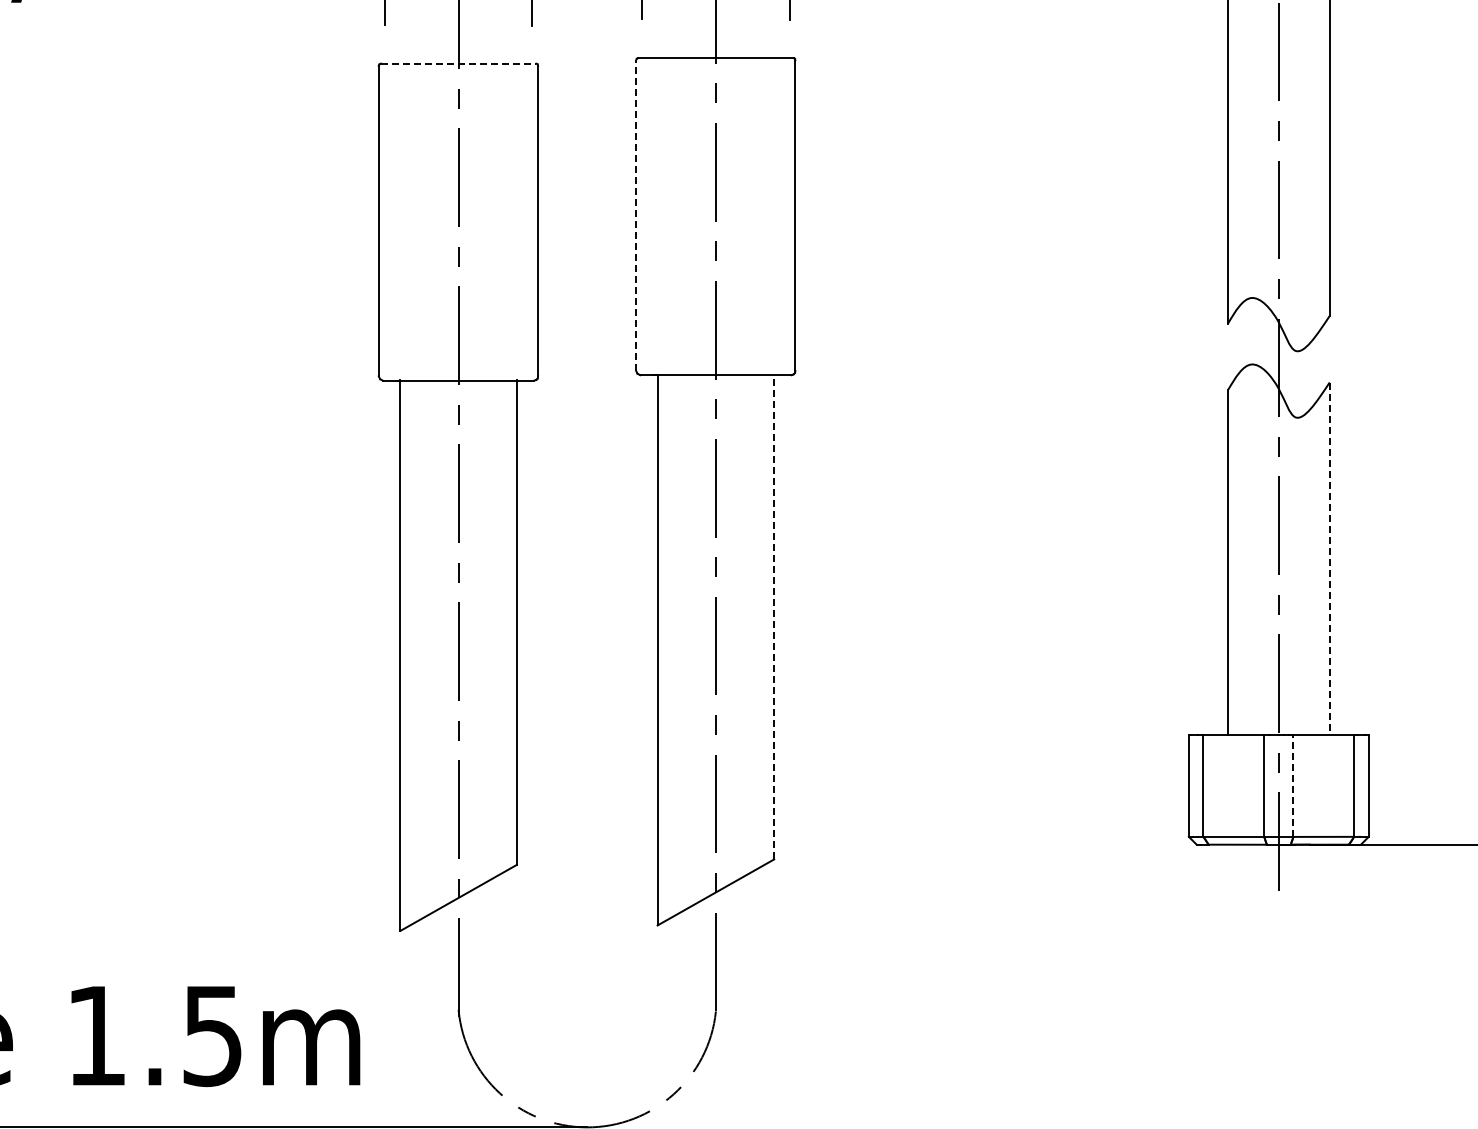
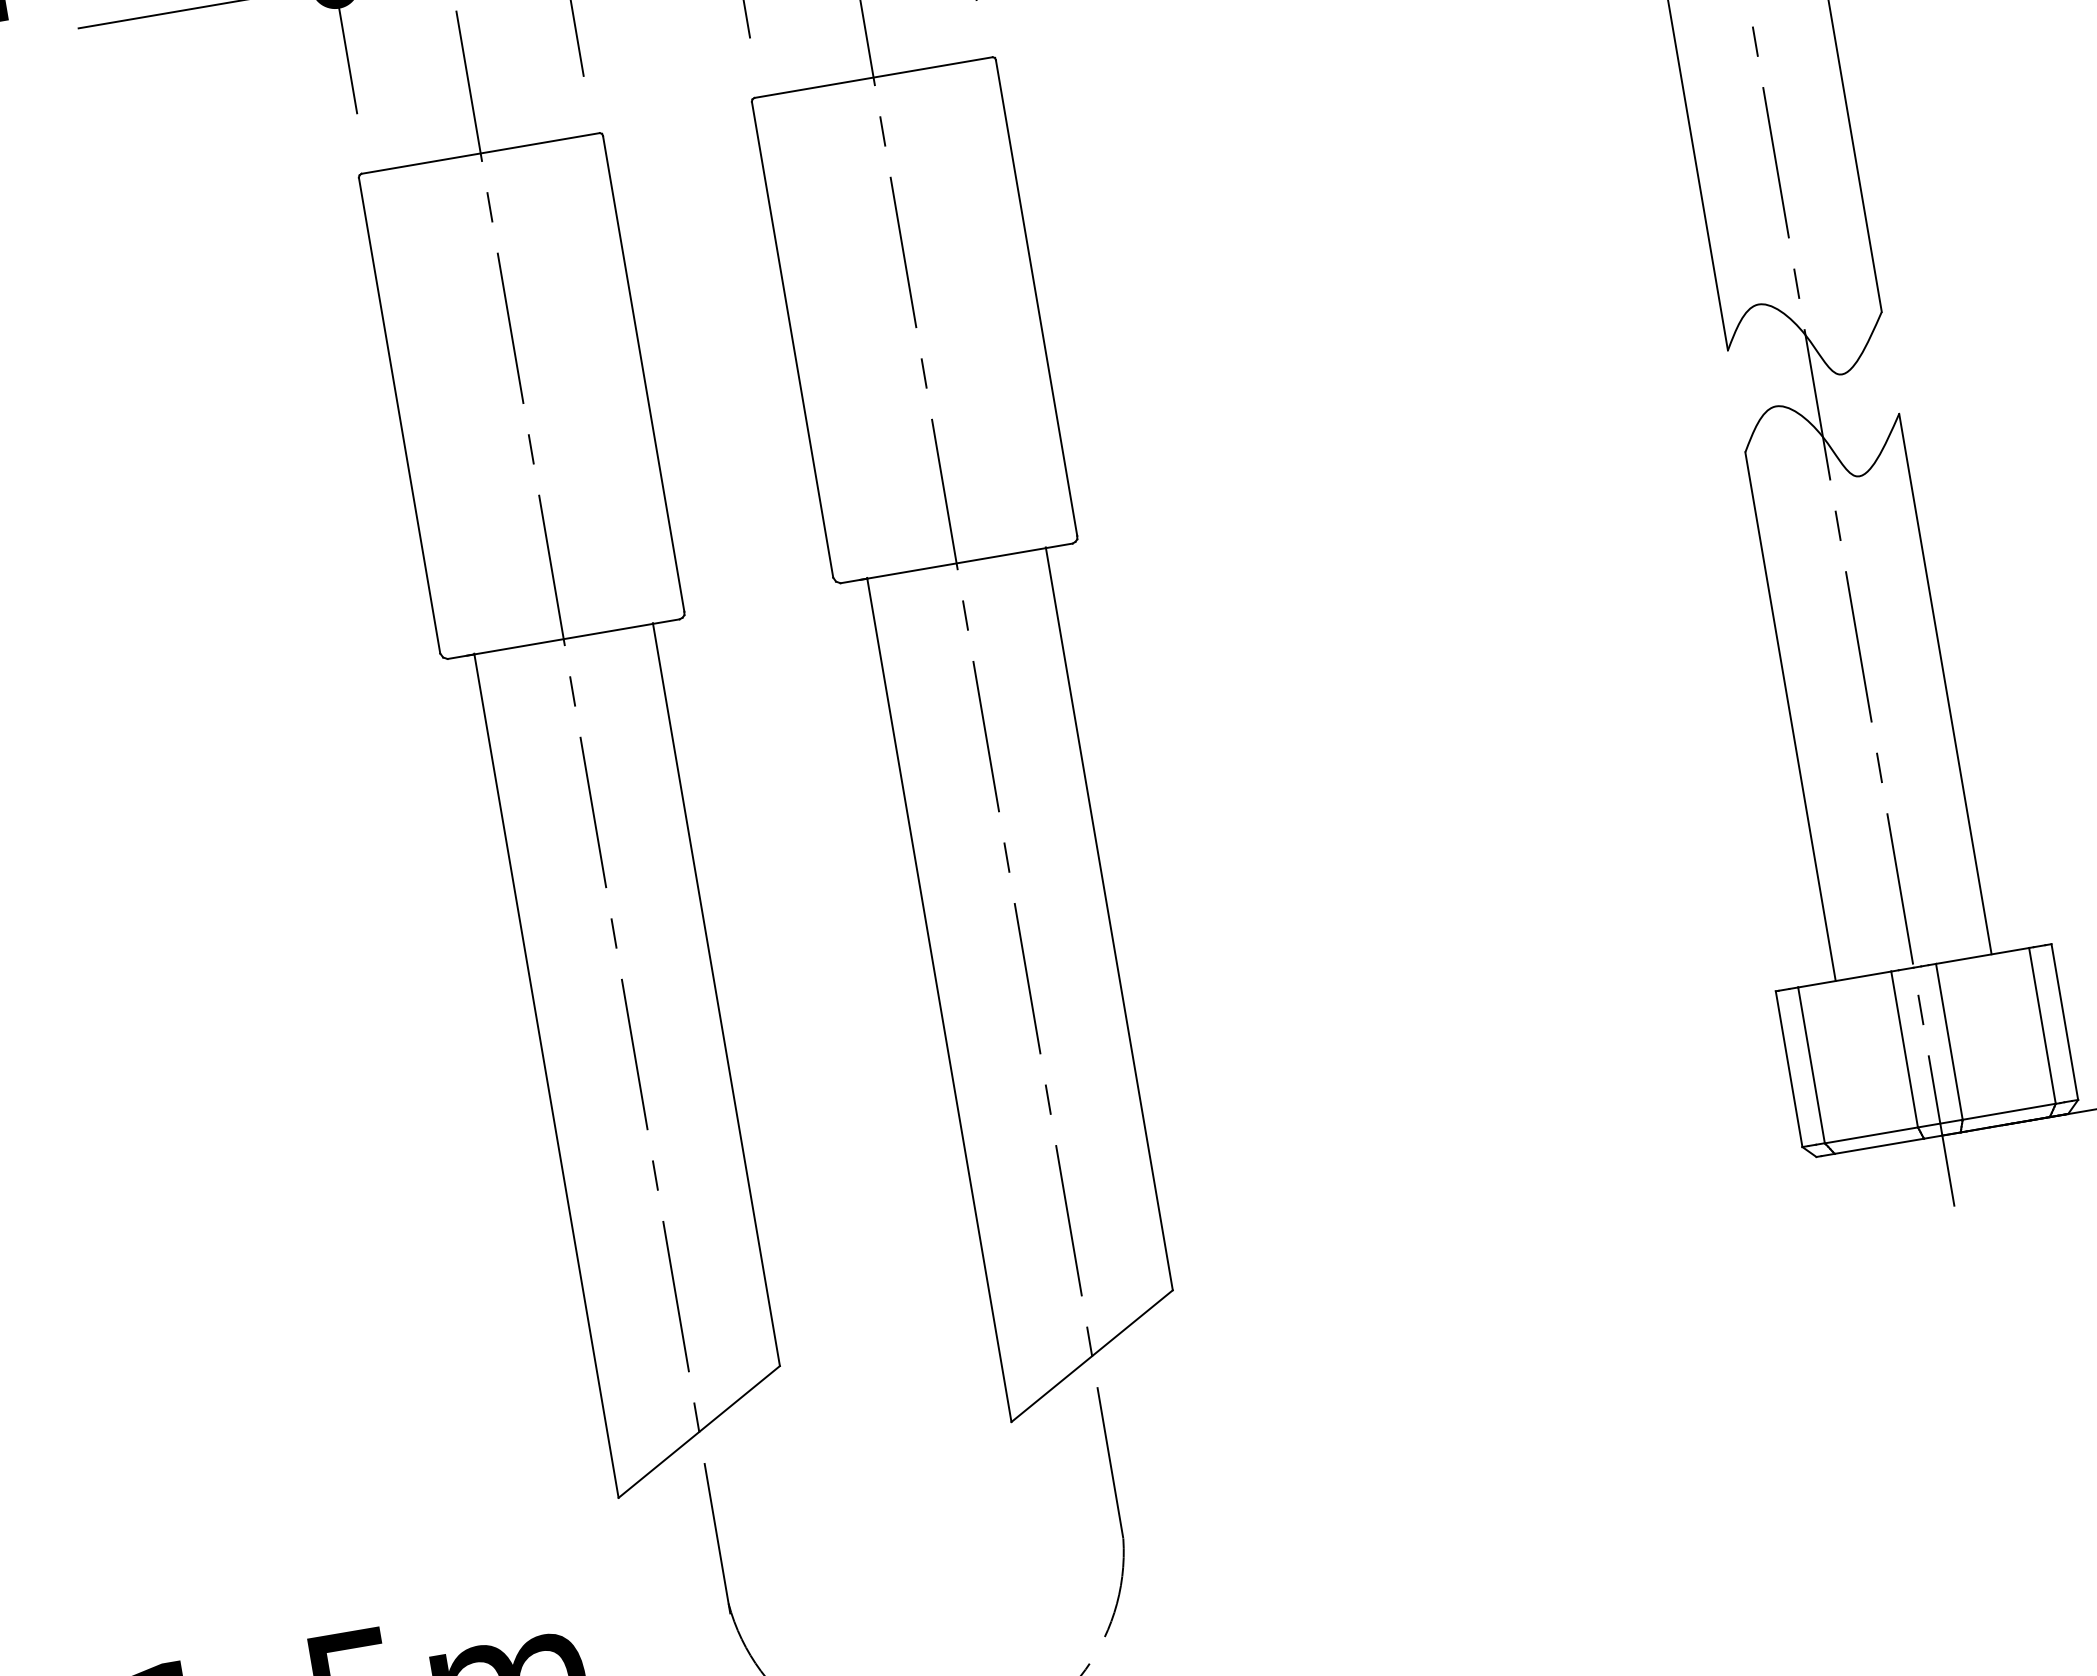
line: (458, 63) -> (480, 153), dashed -> solid
line: (636, 215) -> (793, 339), dashed -> solid
line: (1329, 559) -> (1945, 685), dashed -> solid
line: (774, 616) -> (1109, 917), dashed -> solid
line: (1293, 786) -> (1949, 1042), dashed -> solid

